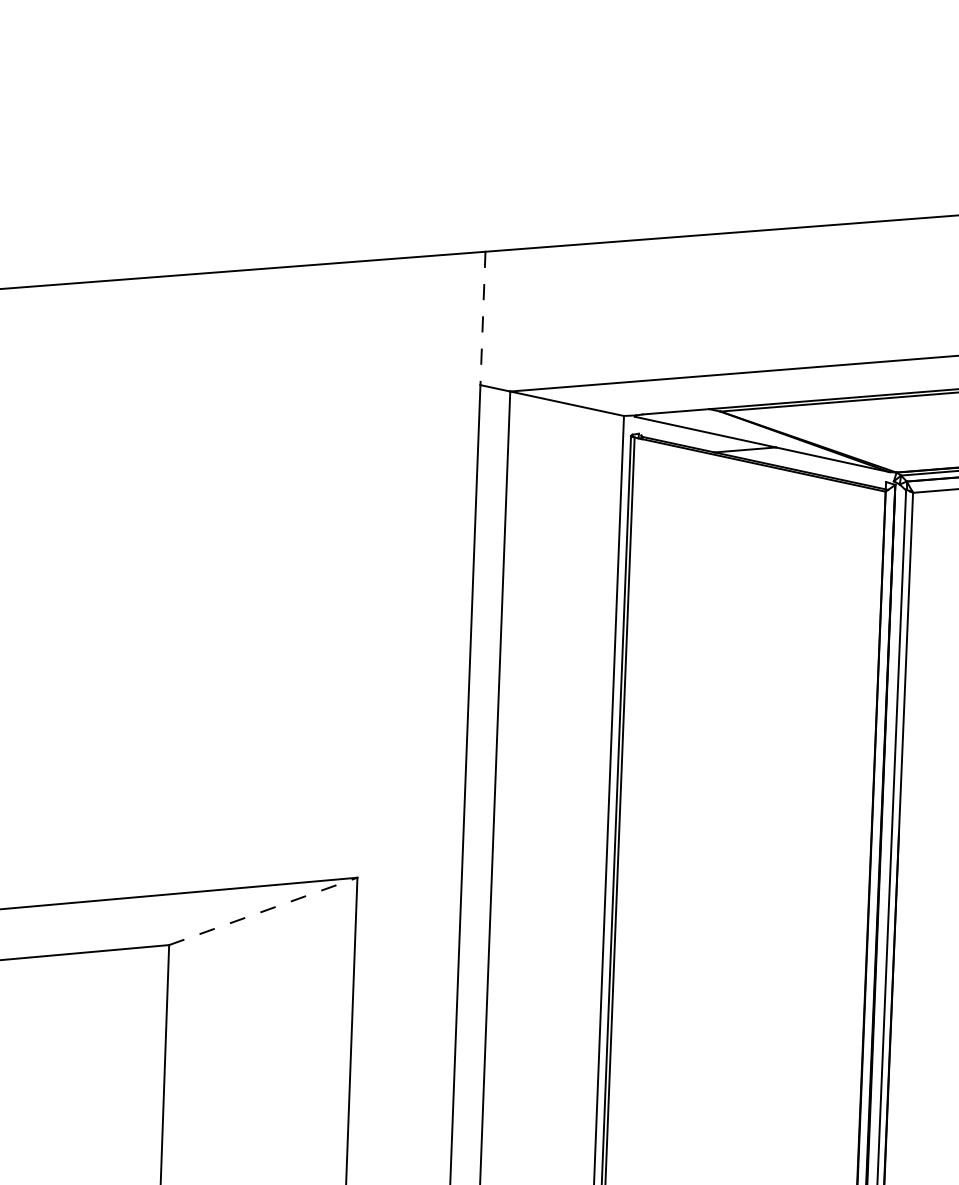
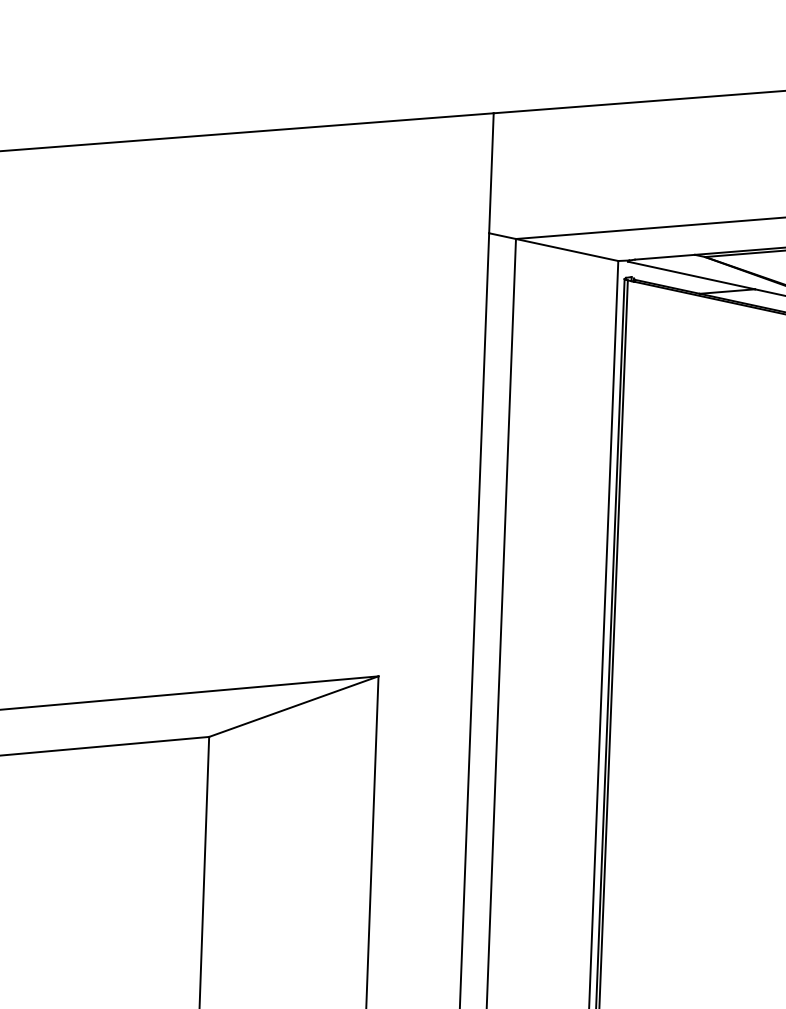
line: (482, 318) -> (491, 173), dashed -> solid
line: (263, 911) -> (294, 706), dashed -> solid

